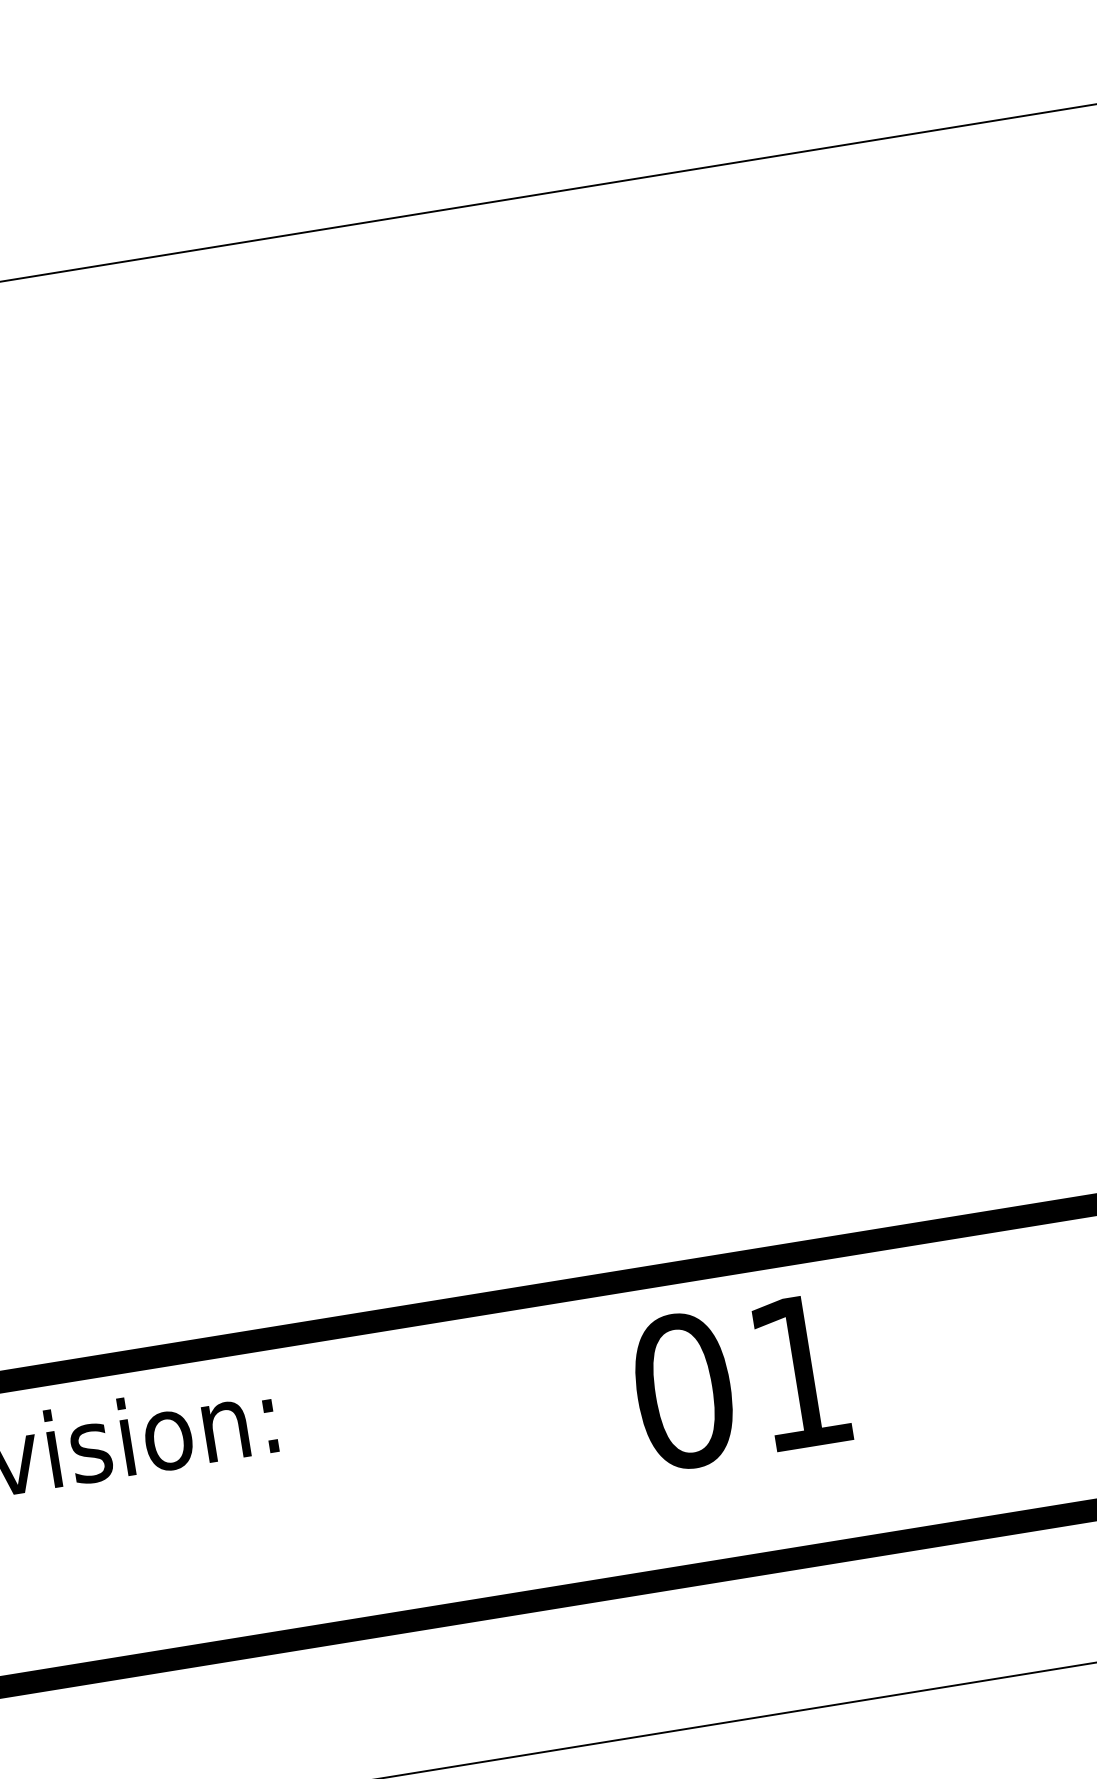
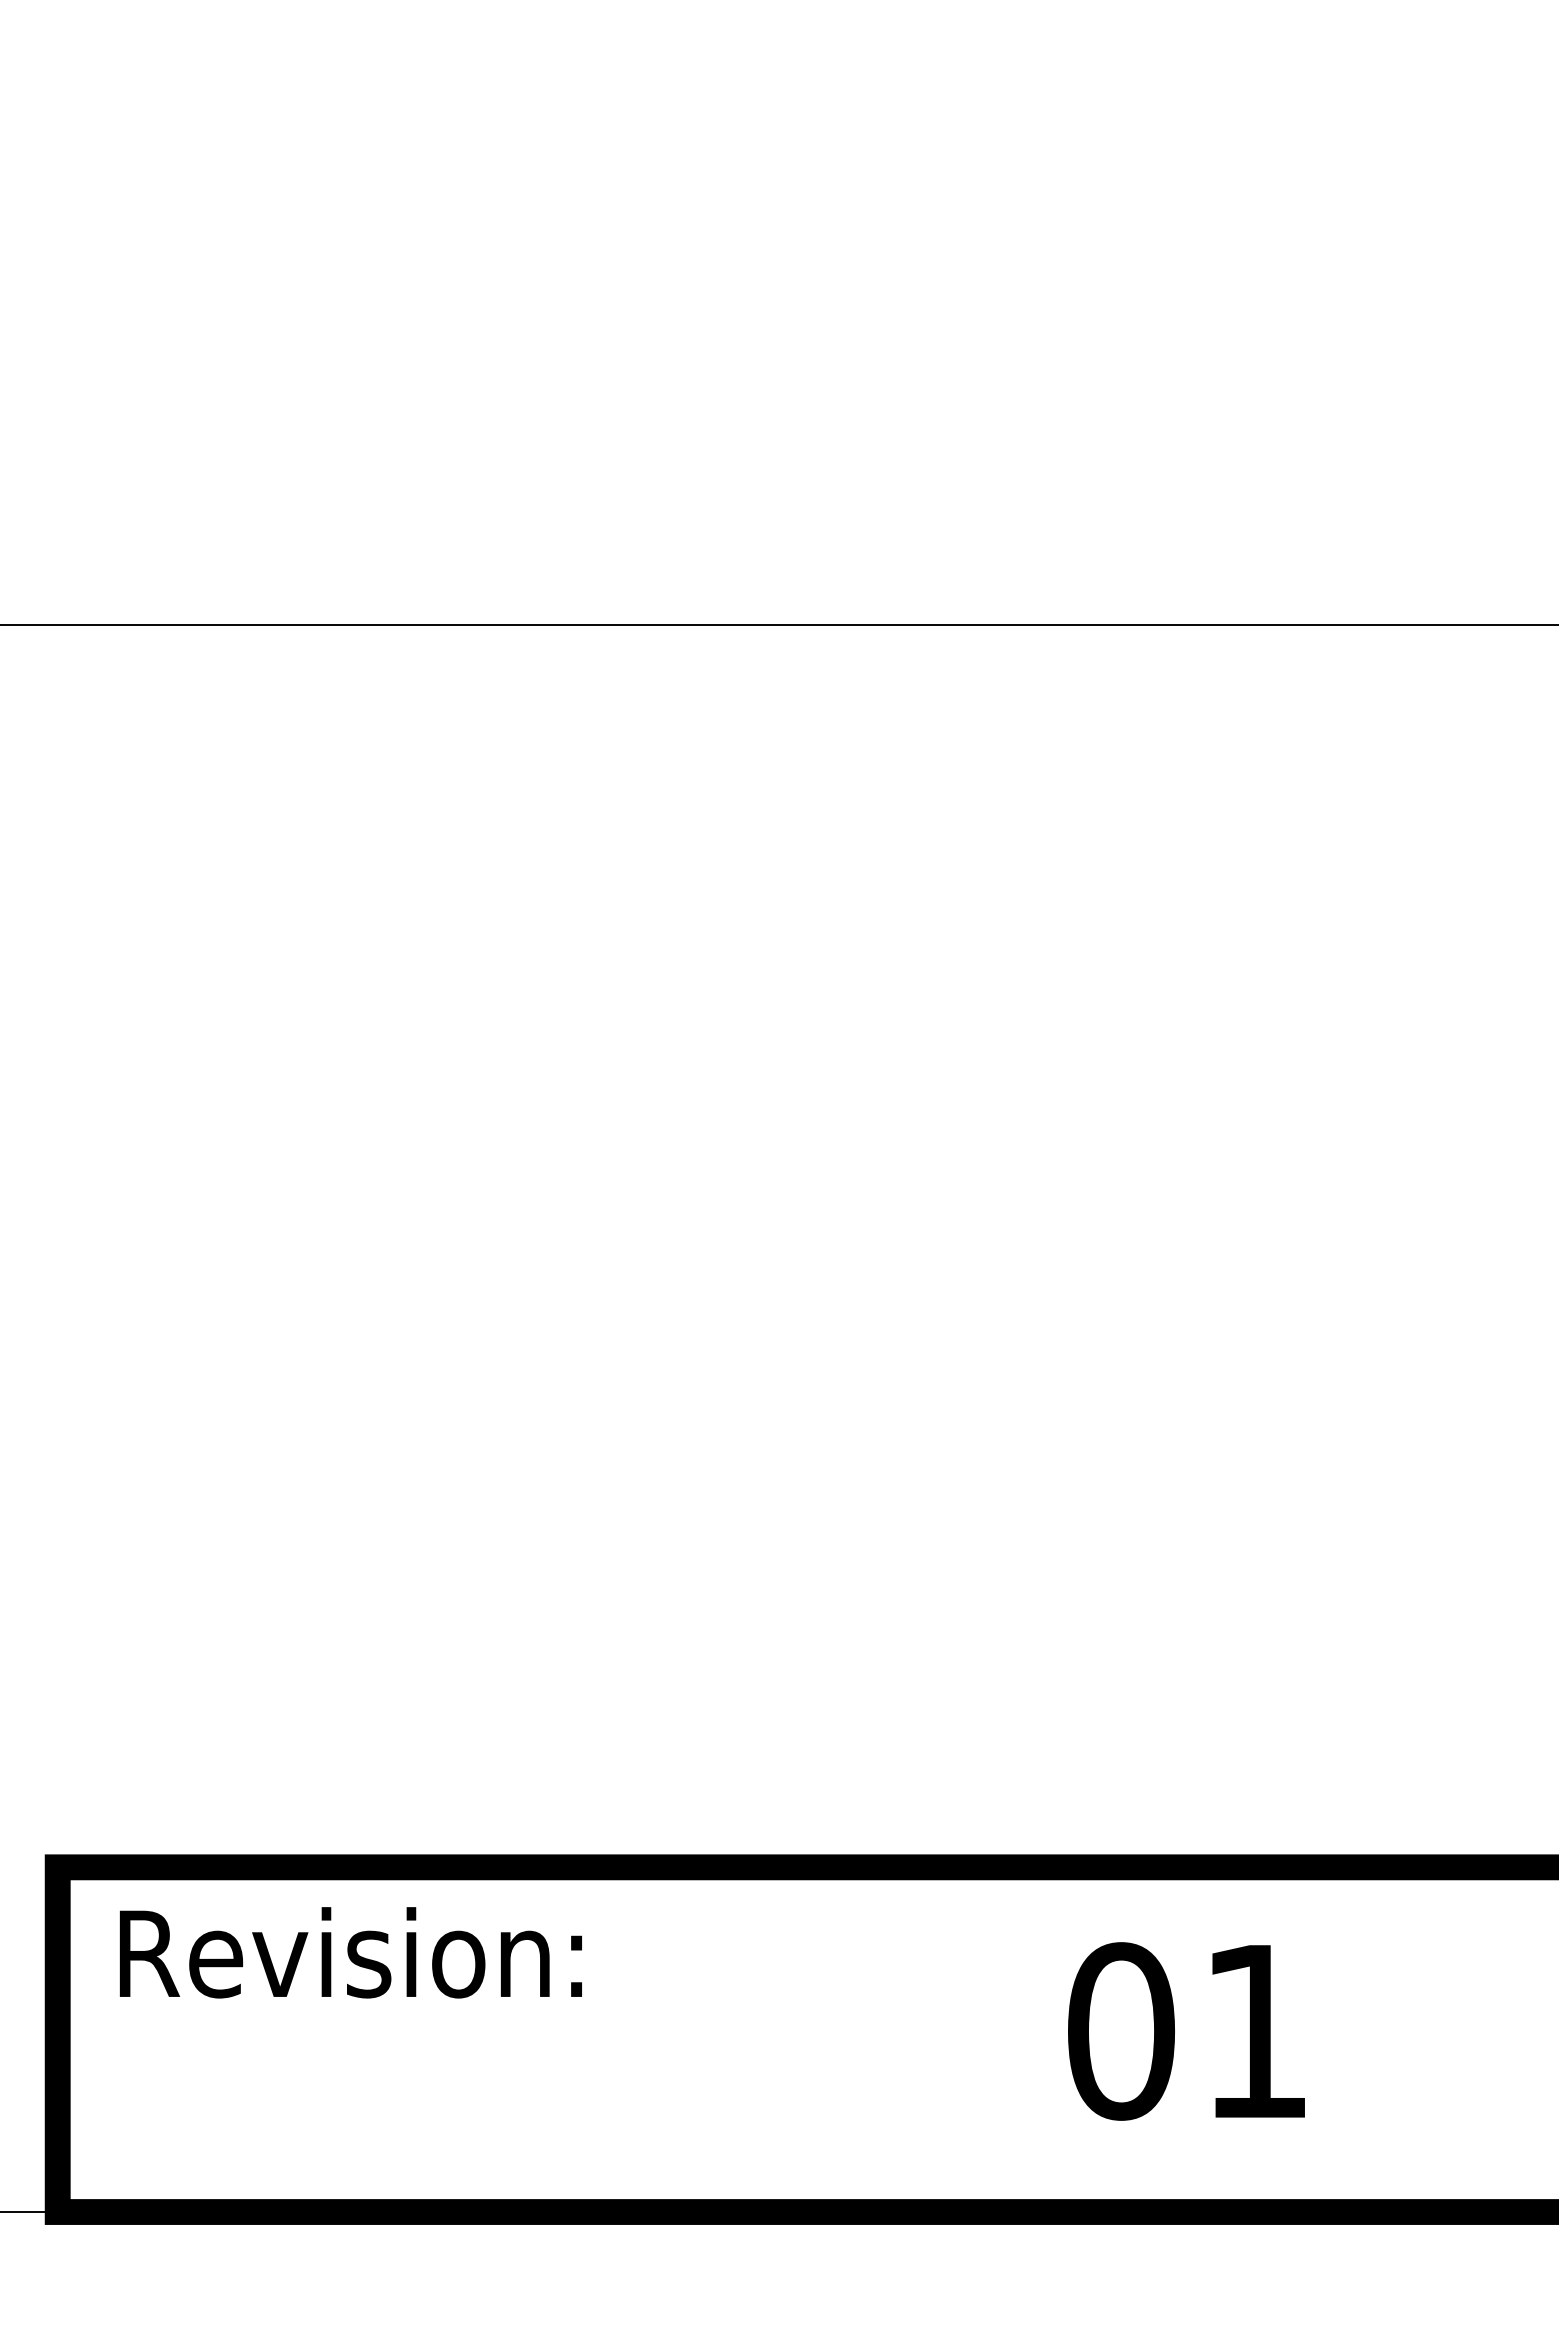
text: (740, 1382) -> (1186, 2031), moved

